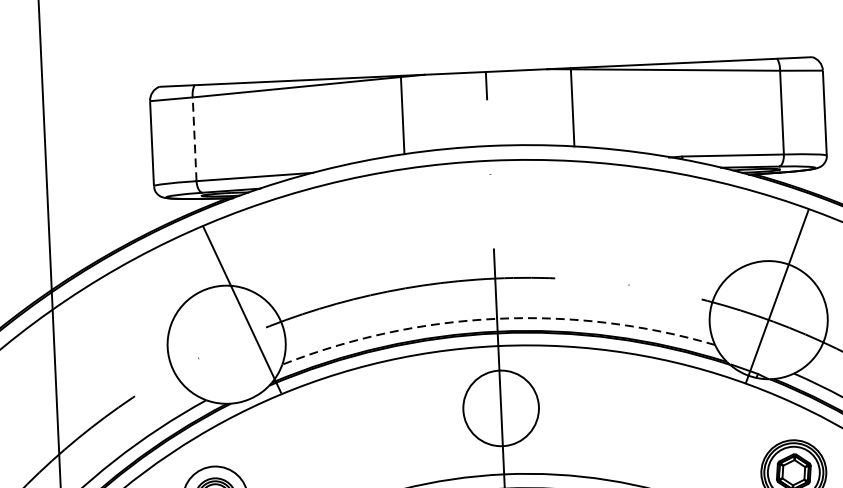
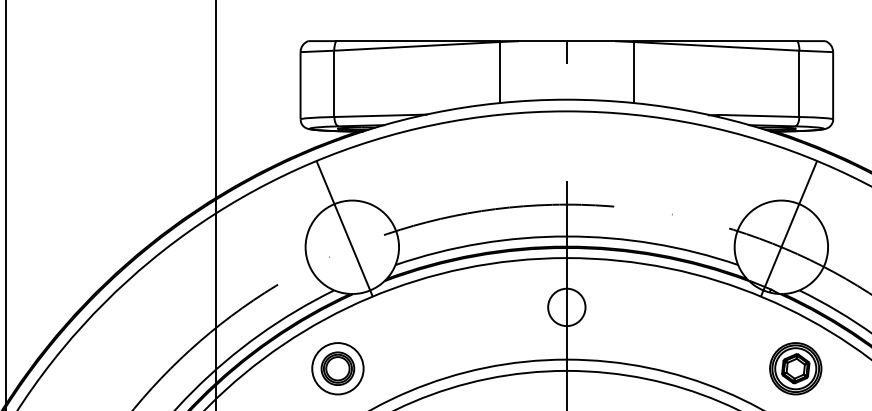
line: (194, 138) -> (334, 83), dashed -> solid
line: (241, 308) -> (344, 228), moved
arc: (496, 318) -> (566, 236), dashed -> solid
circle: (500, 408) -> (566, 307), size x0.62

